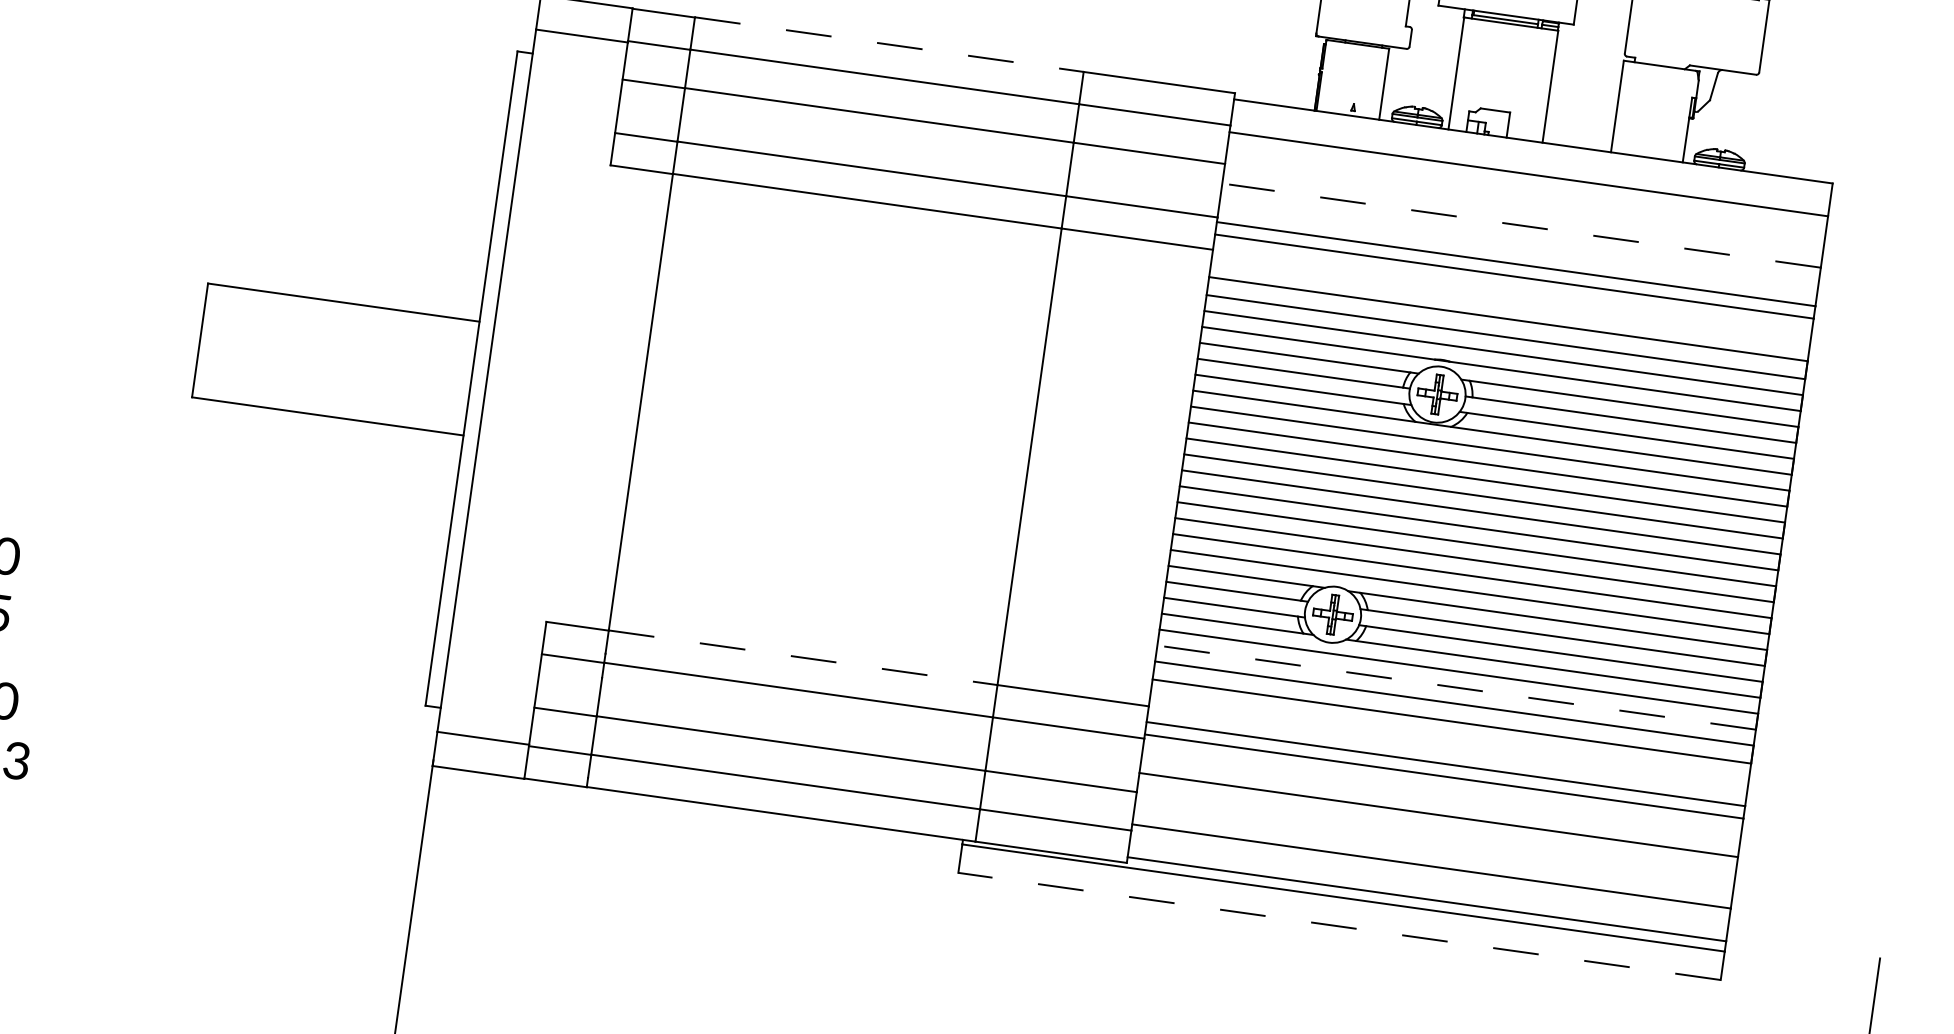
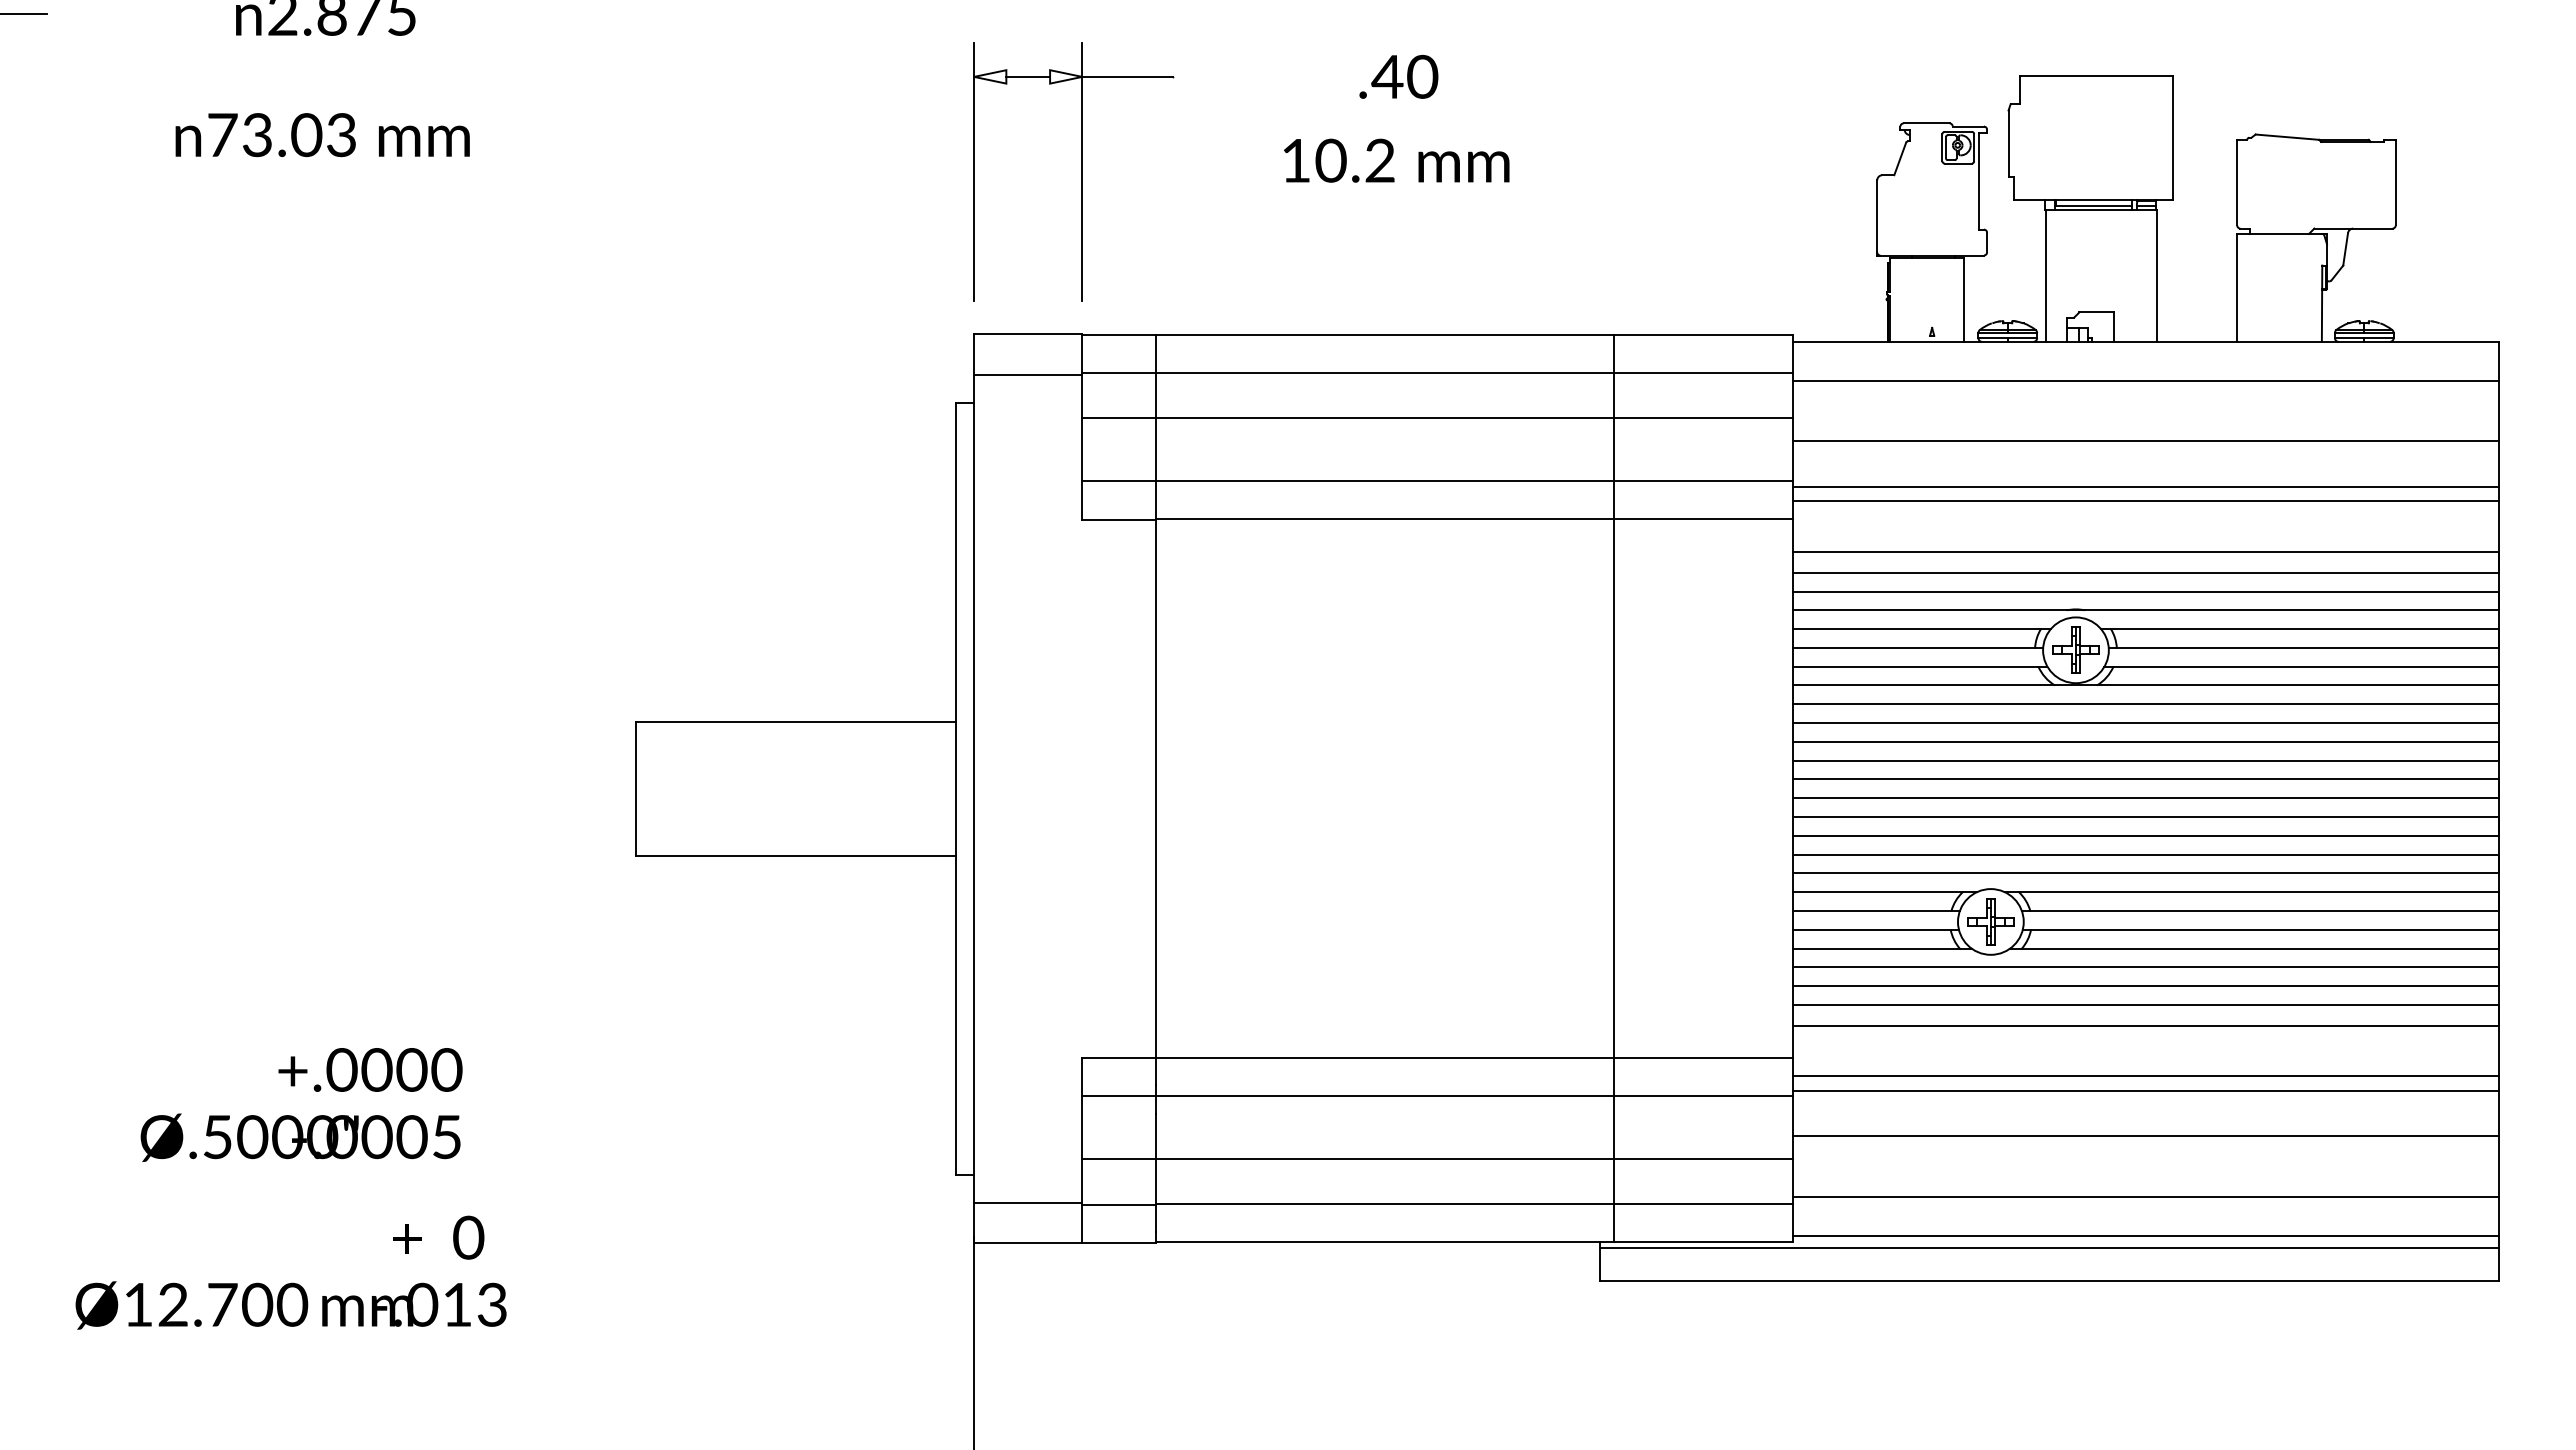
line: (889, 44) -> (1385, 334), dashed -> solid
line: (1521, 225) -> (2145, 441), dashed -> solid
line: (803, 657) -> (1385, 1057), dashed -> solid
line: (1456, 687) -> (2145, 986), dashed -> solid
line: (1339, 926) -> (2049, 1281), dashed -> solid

